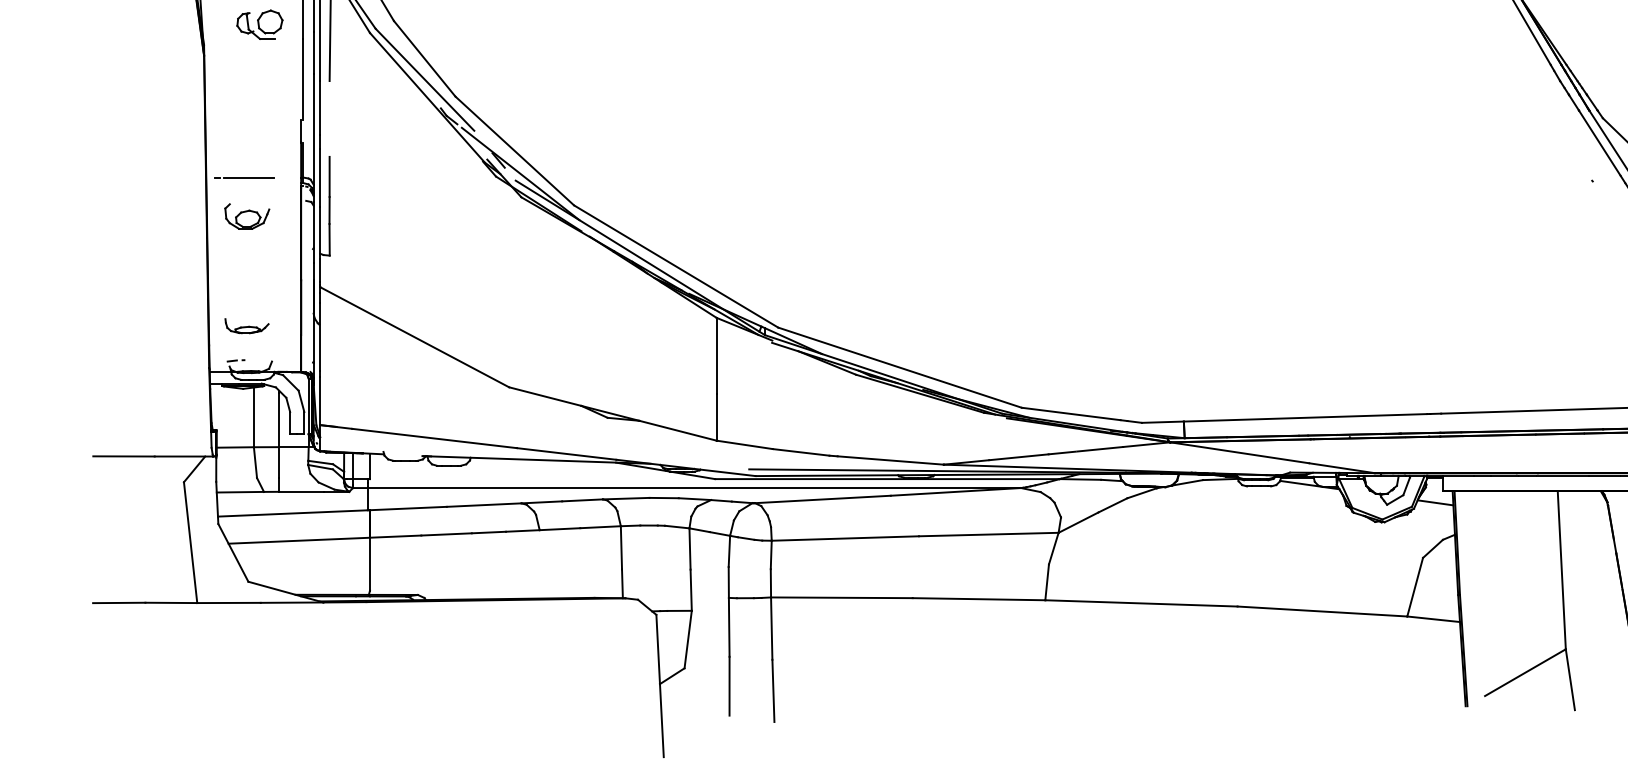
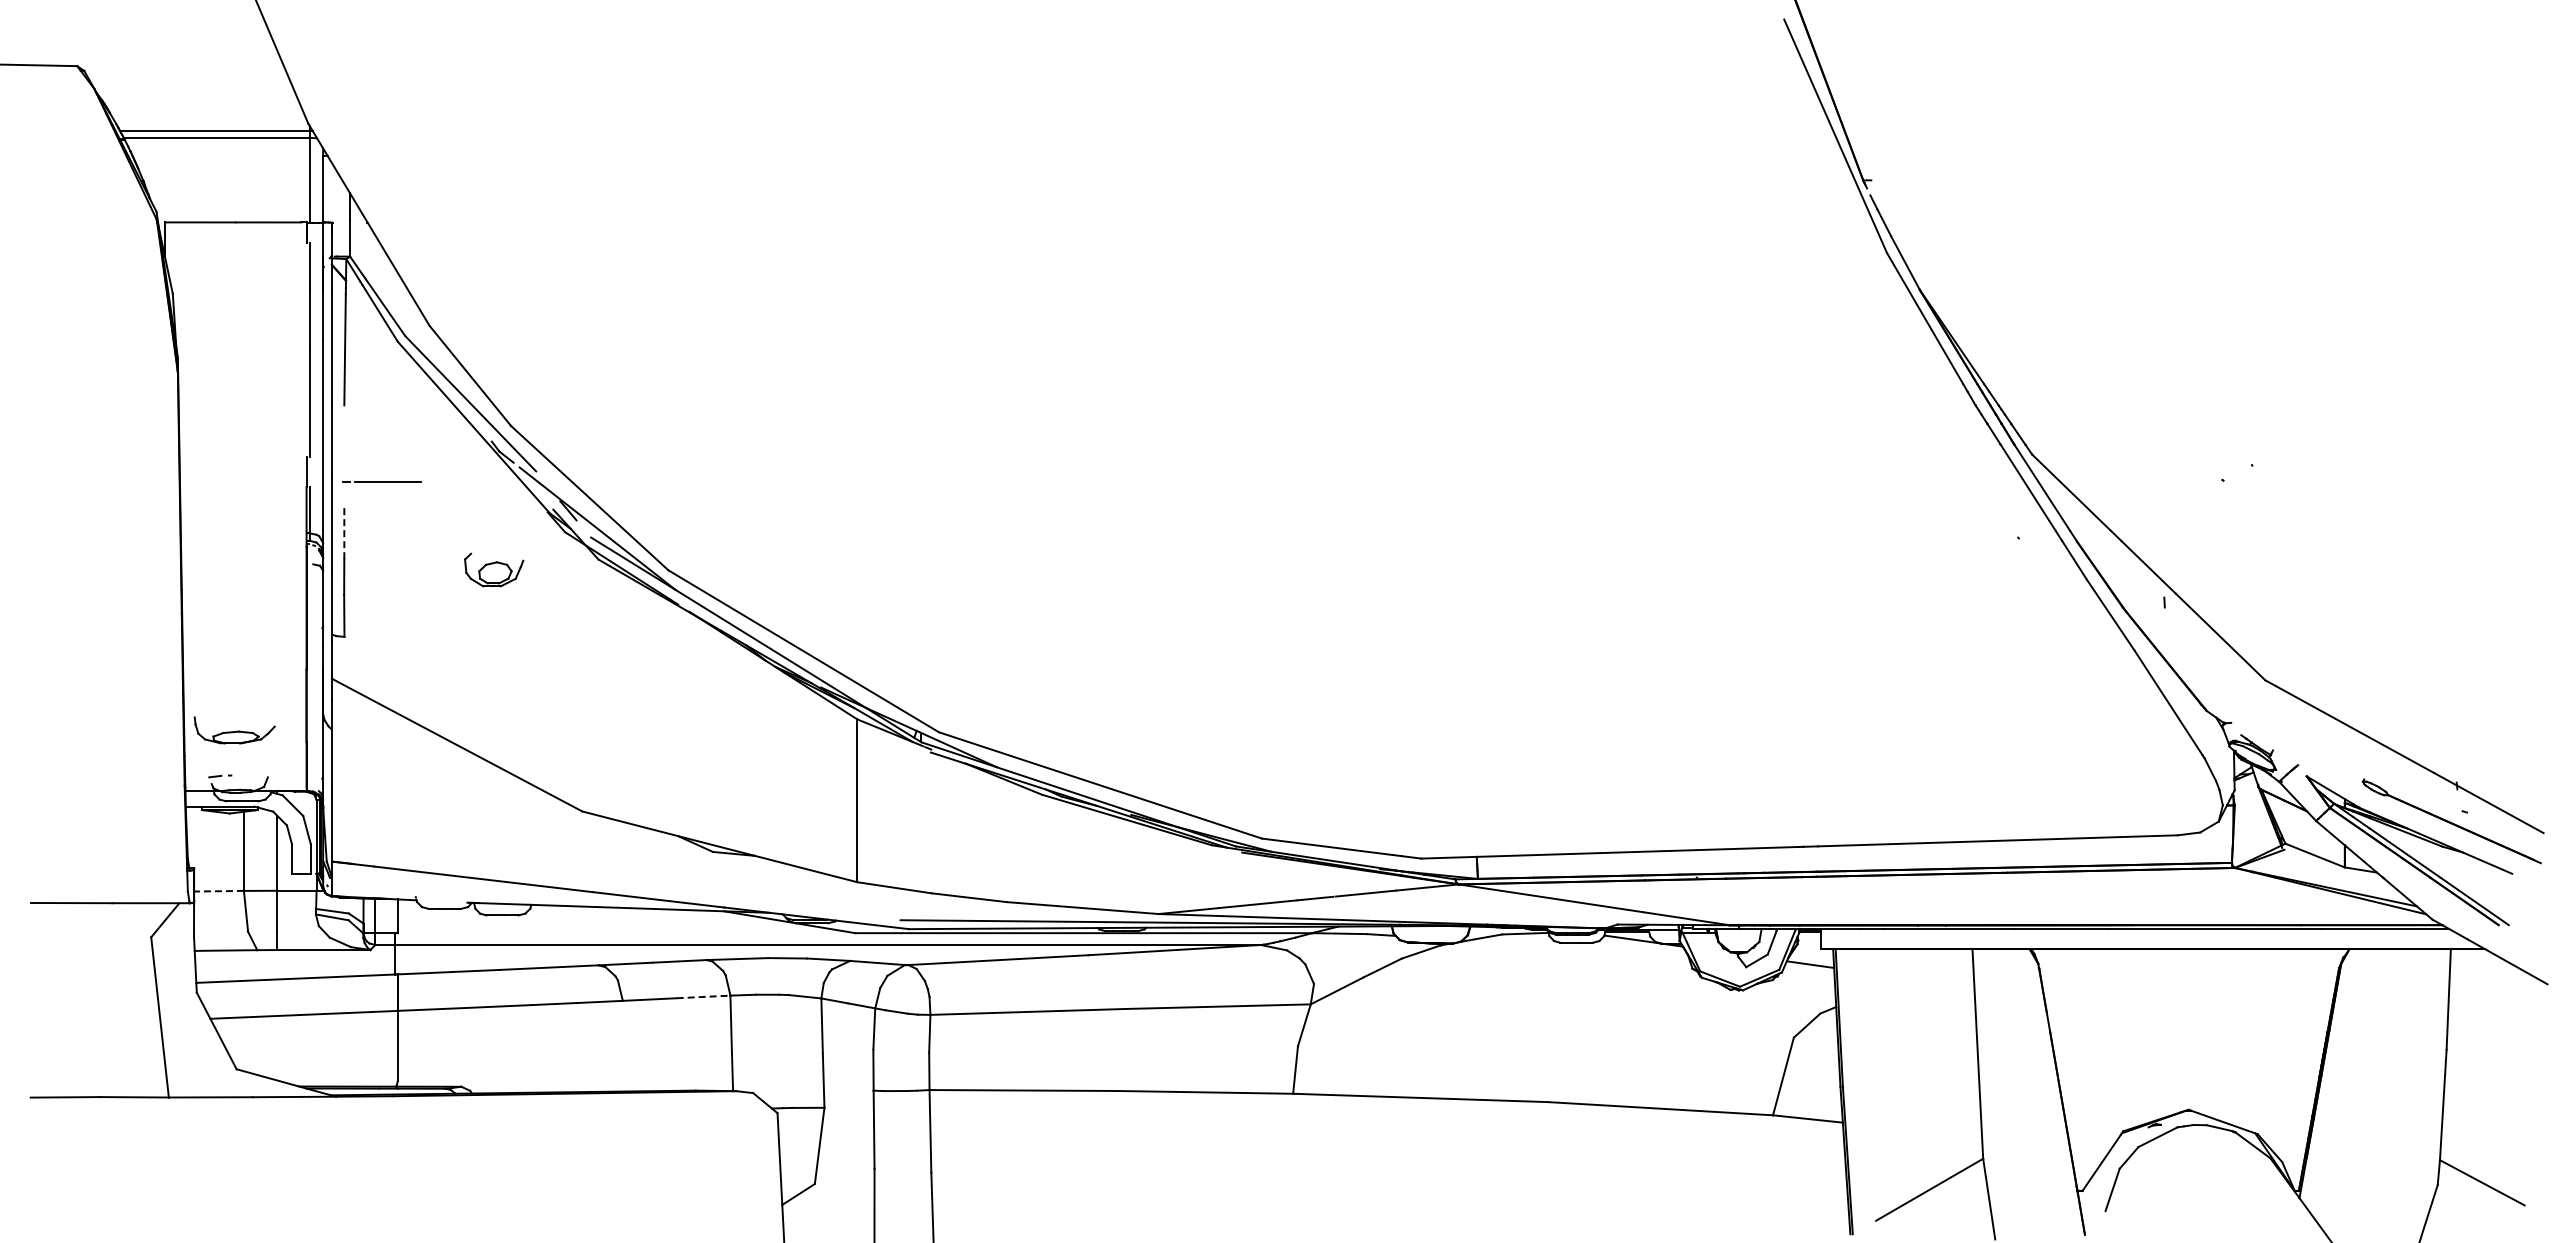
part: (259, 24) -> (251, 330), removed
line: (243, 176) -> (381, 481), moved
line: (329, 176) -> (344, 532), solid -> dashed
part: (247, 216) -> (494, 569), moved
part: (246, 326) -> (234, 730), size x1.4
line: (235, 447) -> (219, 891), solid -> dashed
line: (600, 526) -> (703, 996), solid -> dashed

